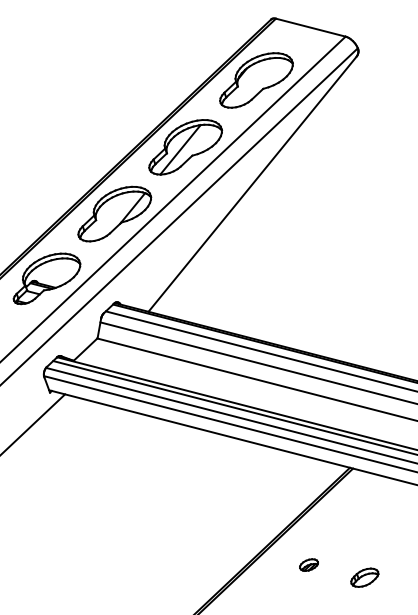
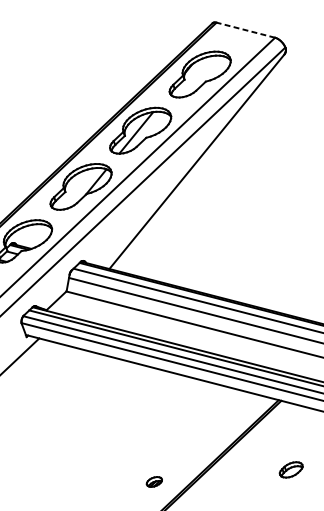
line: (310, 27) -> (245, 30), solid -> dashed
part: (308, 564) -> (153, 481), moved
part: (364, 577) -> (290, 469), moved

